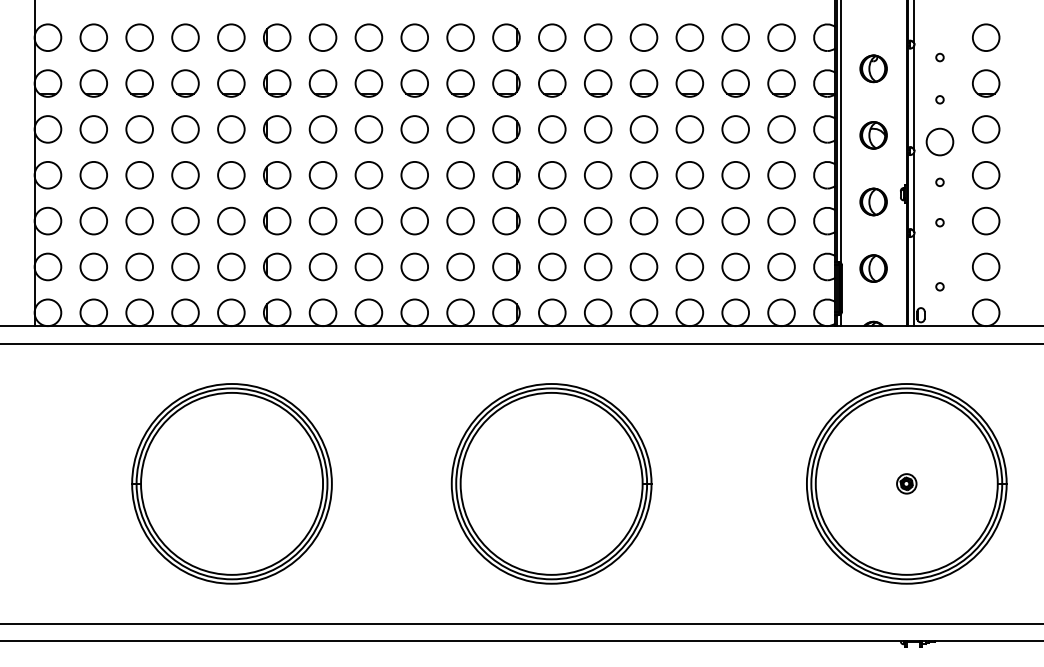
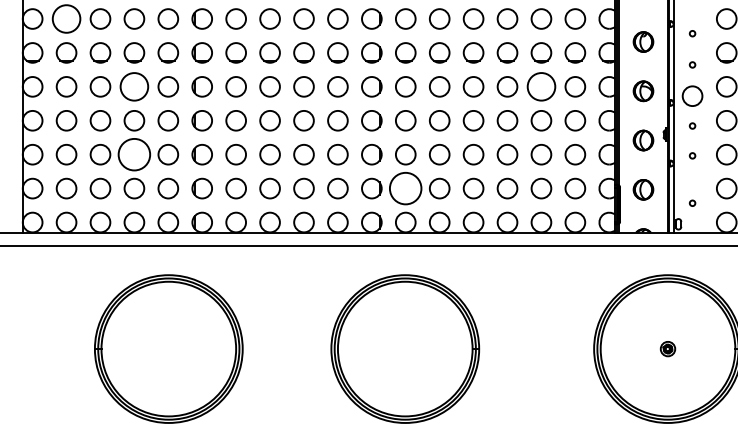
circle: (93, 37) -> (66, 18), size x1.4
circle: (185, 129) -> (134, 86), size x1.4
circle: (735, 129) -> (541, 86), size x1.4
circle: (185, 220) -> (134, 154), size x1.6
circle: (552, 266) -> (405, 188), size x1.6

